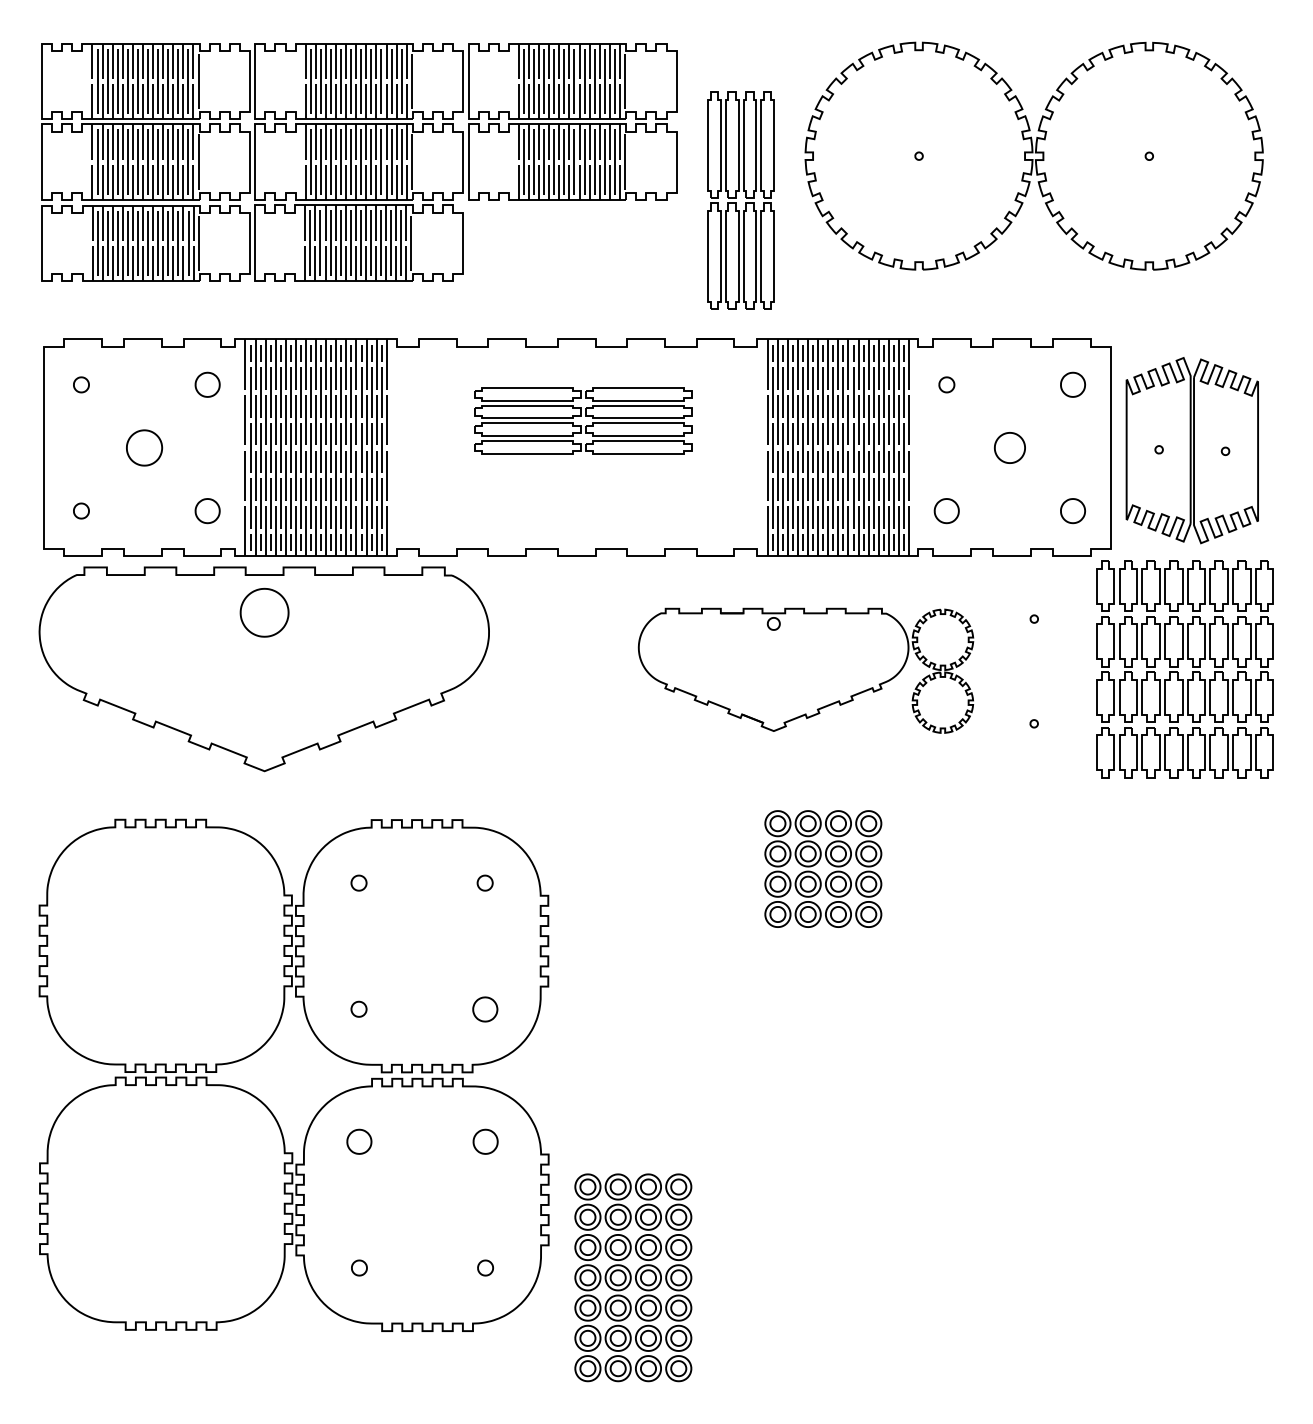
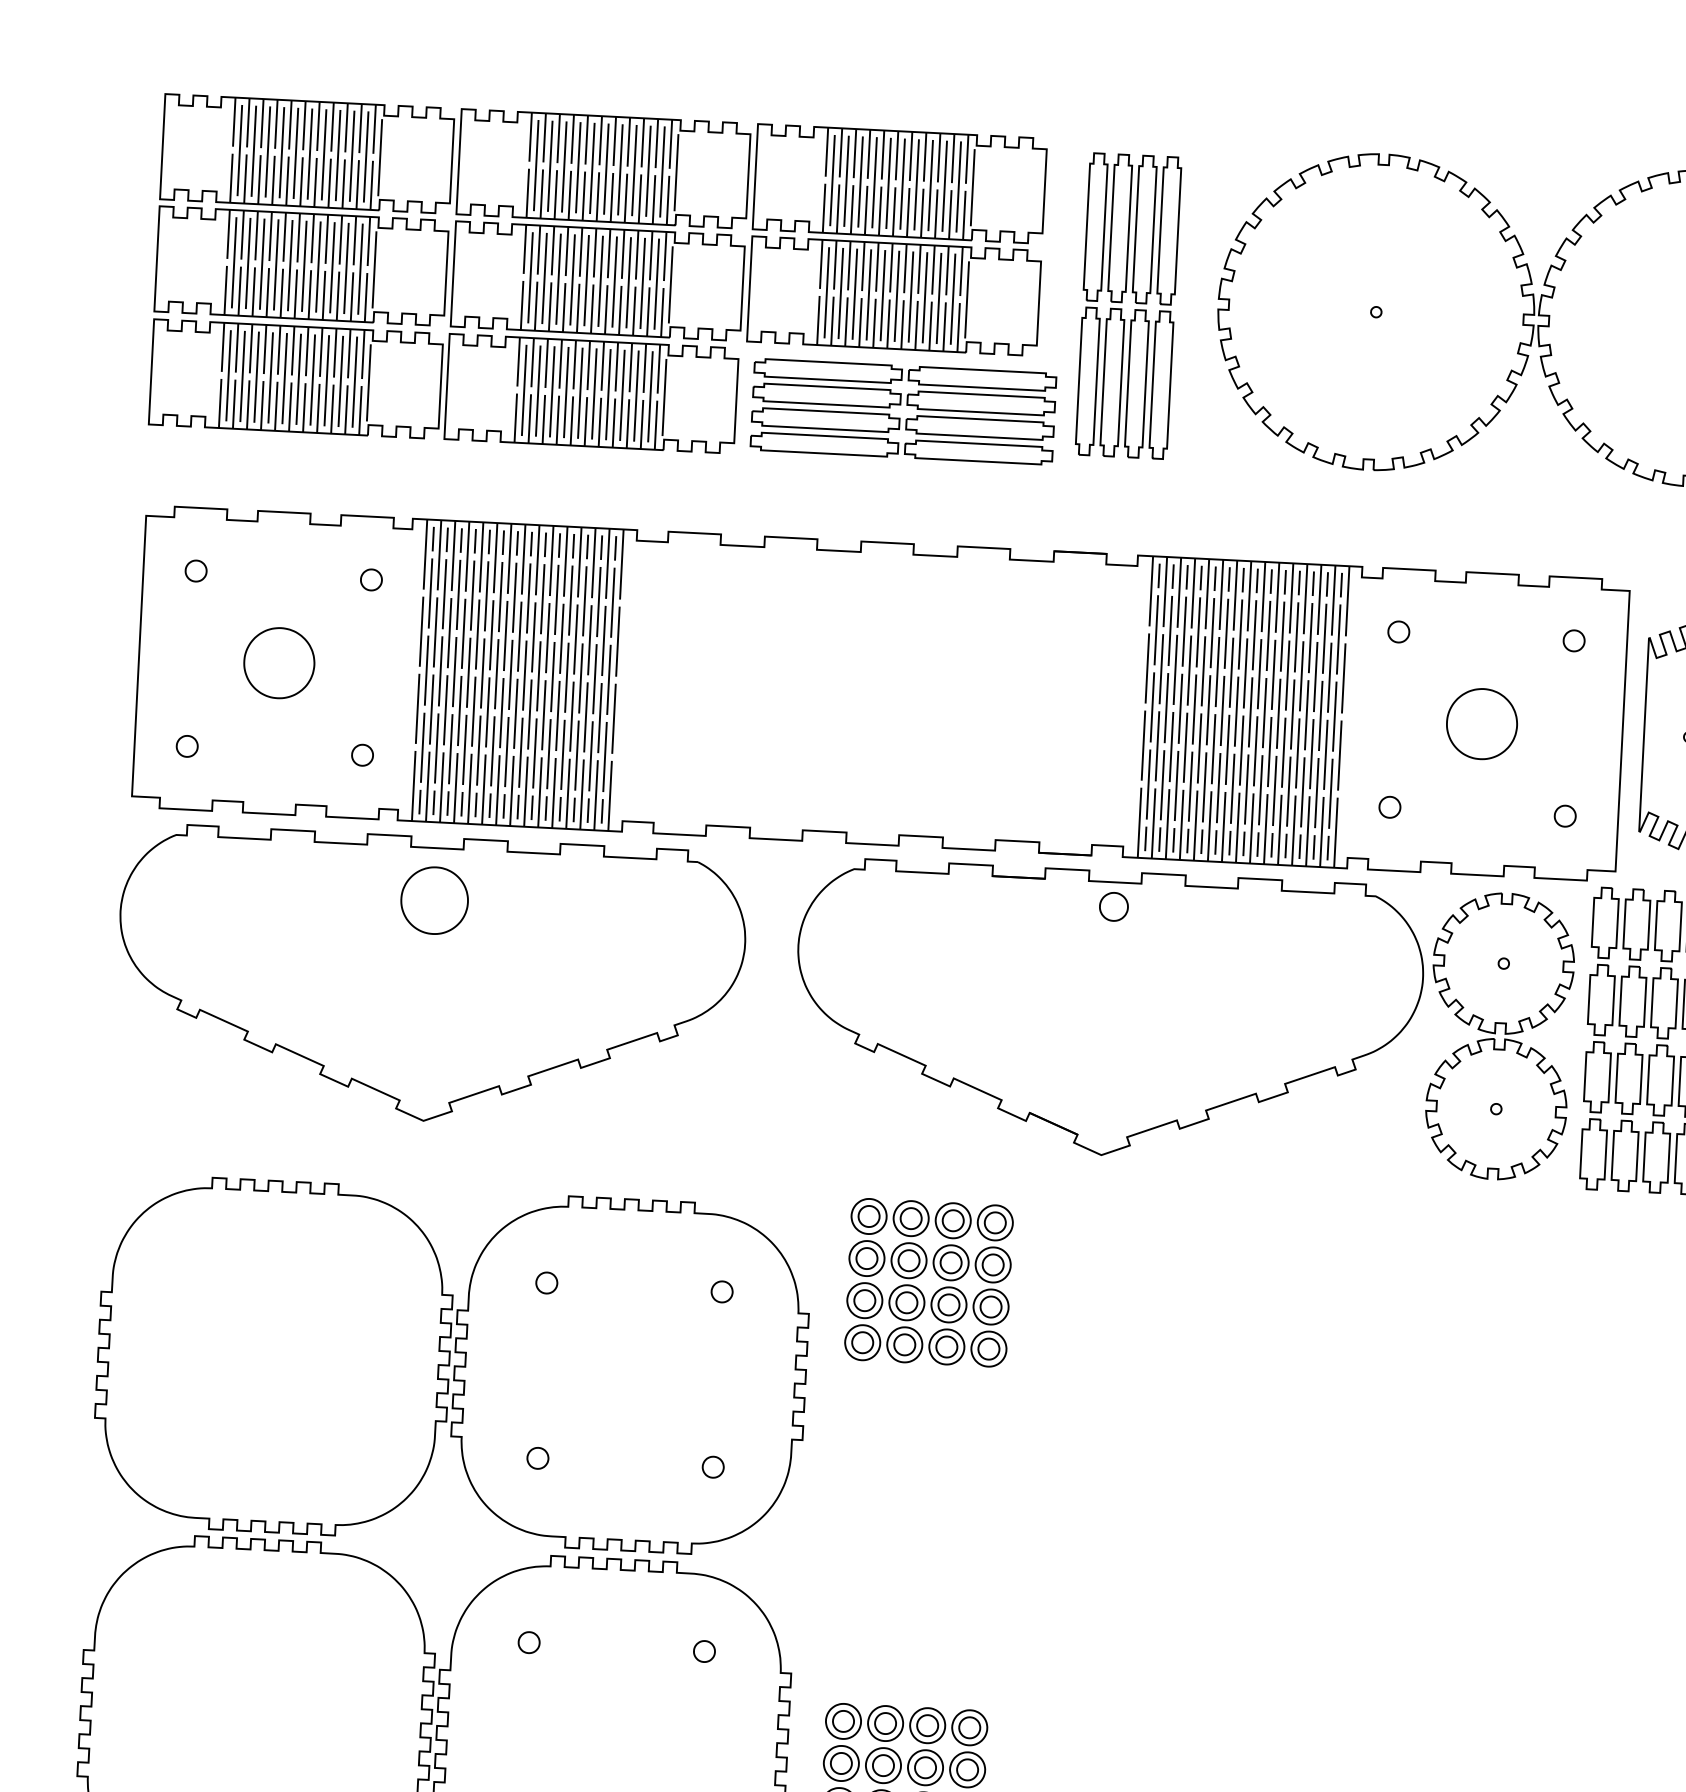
part: (740, 200) -> (1127, 305), moved
part: (207, 384) -> (371, 579), size x0.62
part: (1072, 384) -> (1573, 640), size x0.62
part: (583, 420) -> (903, 411), moved
part: (144, 447) -> (279, 662), size x1.43
part: (1009, 447) -> (1481, 723), size x1.67
part: (207, 510) -> (362, 754), size x0.62
part: (946, 510) -> (1389, 806), size x0.62
part: (1072, 510) -> (1564, 815), size x0.62
part: (805, 670) -> (1182, 1018), size x1.67
part: (828, 863) -> (936, 1275), moved
part: (484, 1008) -> (712, 1466), size x0.62
part: (359, 1141) -> (529, 1642), size x0.62
part: (485, 1141) -> (704, 1650), size x0.62

